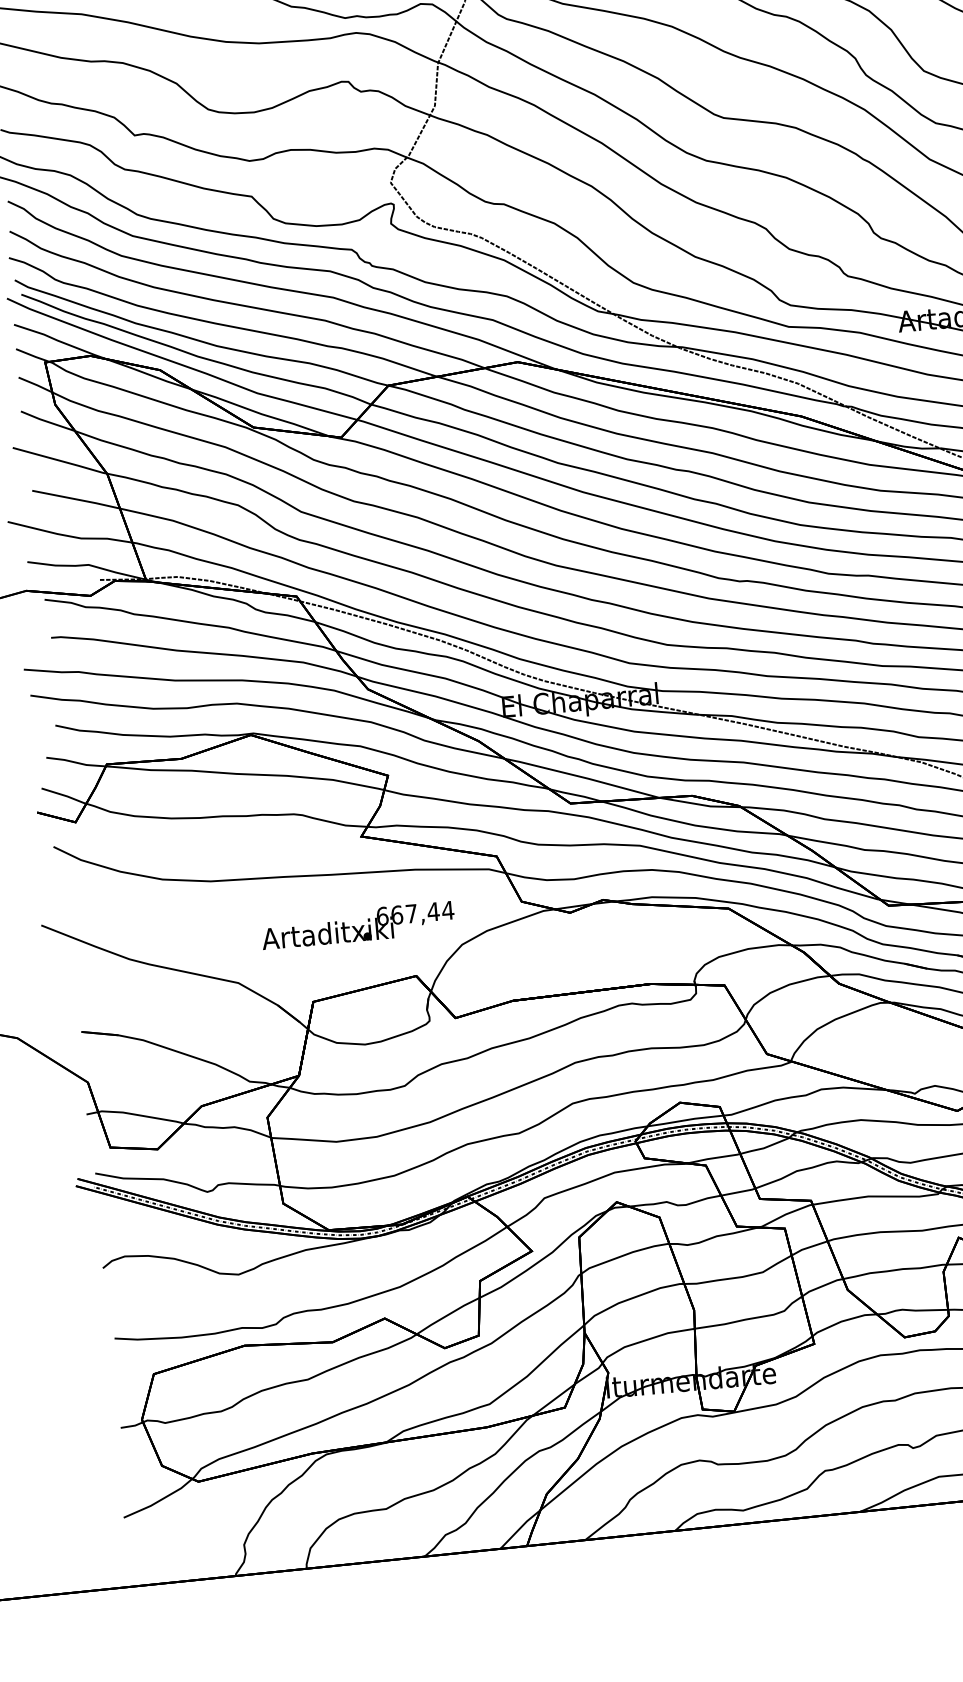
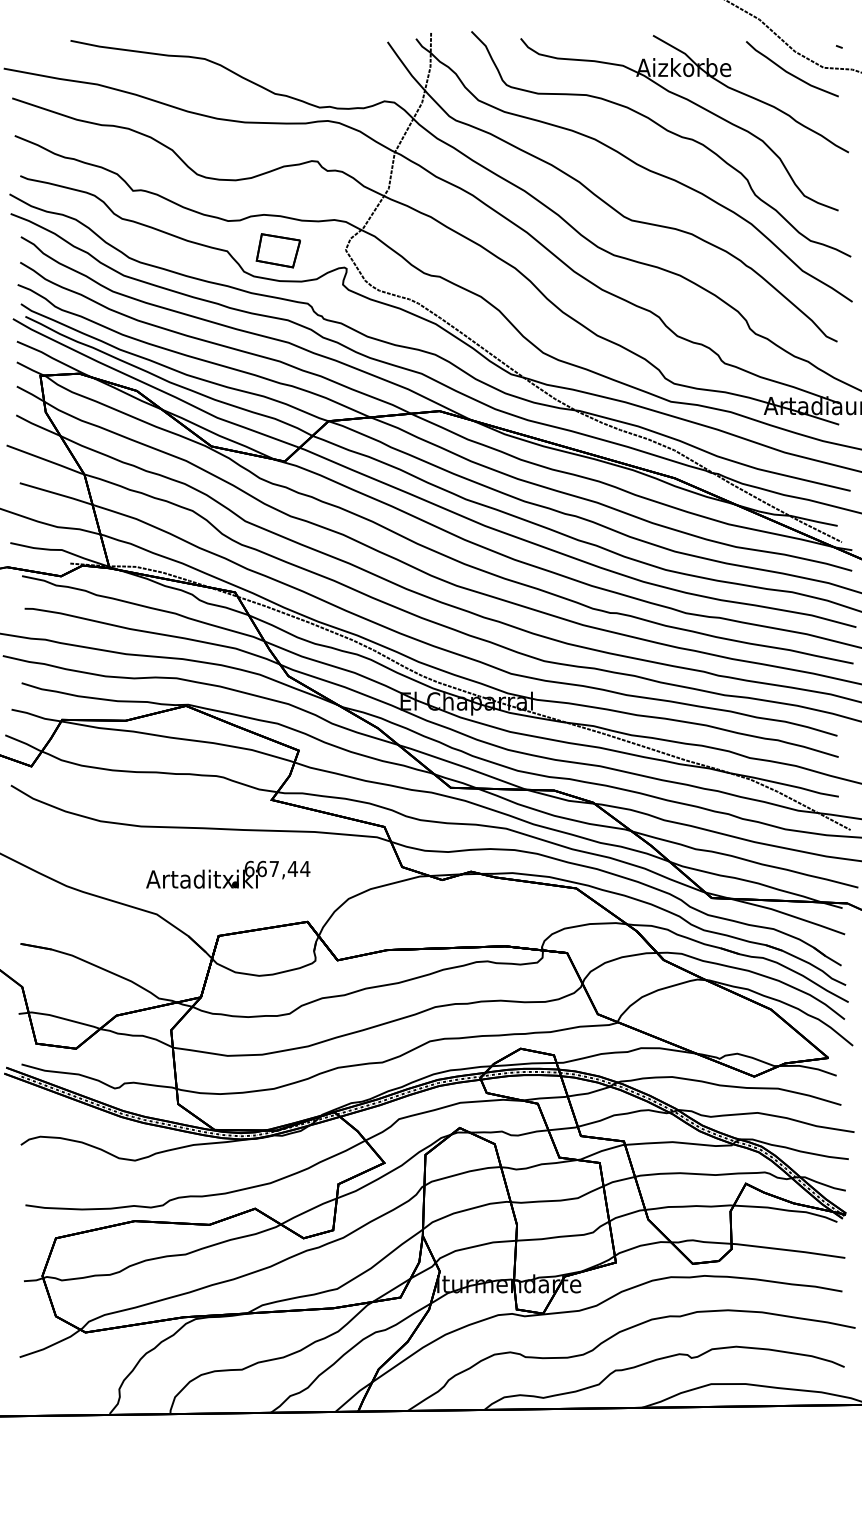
part: (310, 190) -> (277, 250), added
text: (358, 925) -> (228, 874), moved

